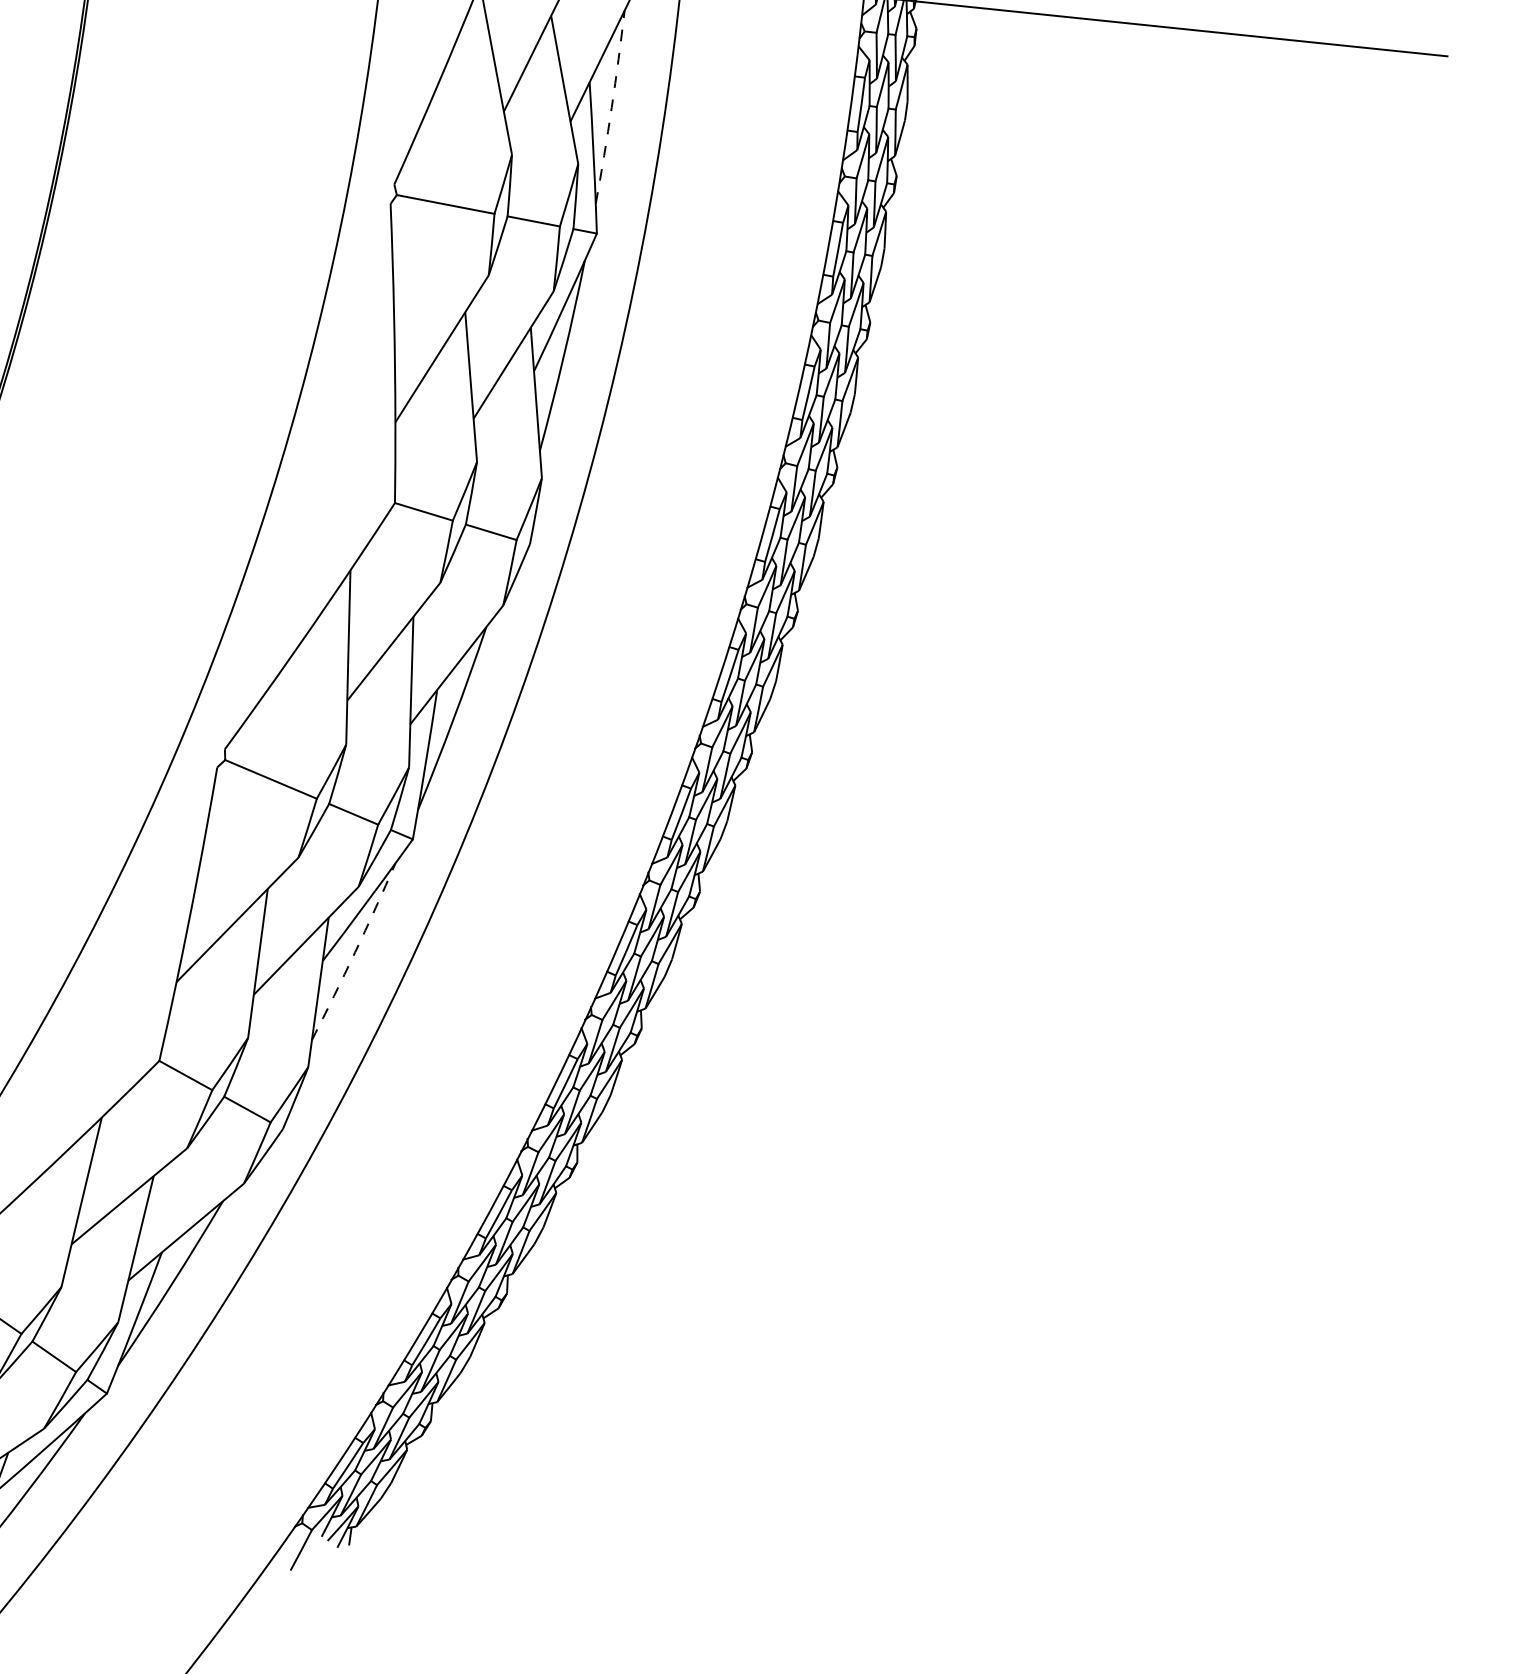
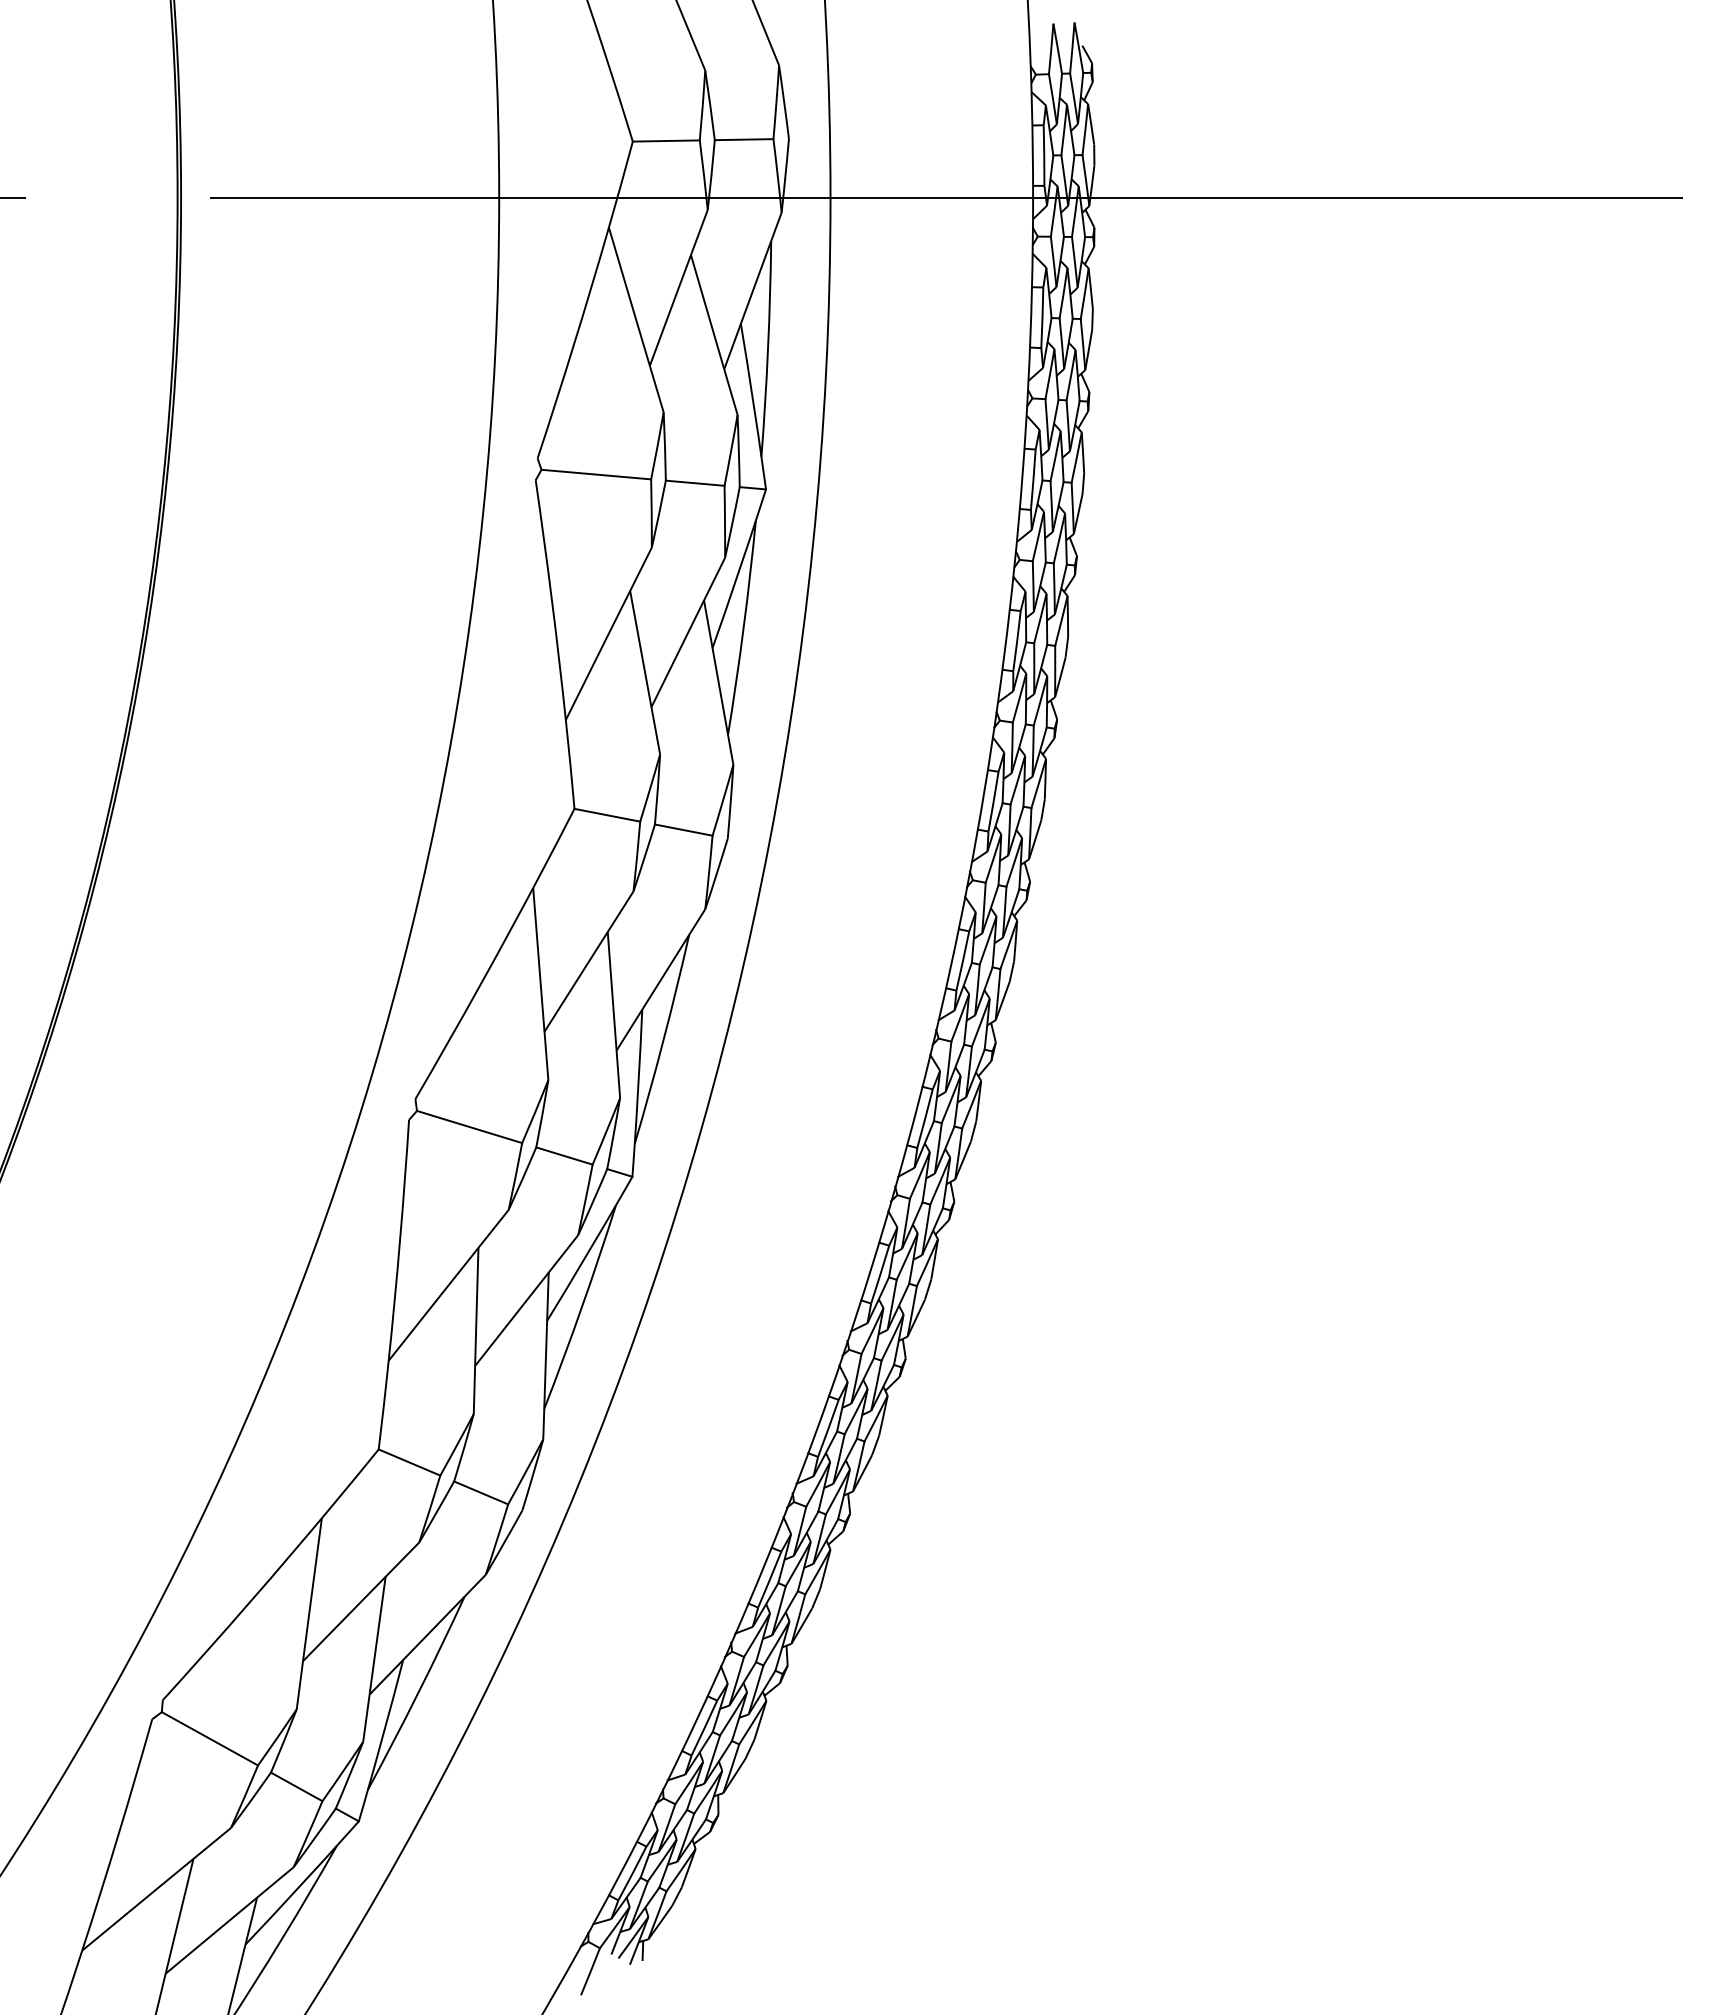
arc: (612, 107) -> (768, 349), dashed -> solid
arc: (354, 952) -> (581, 1307), dashed -> solid

